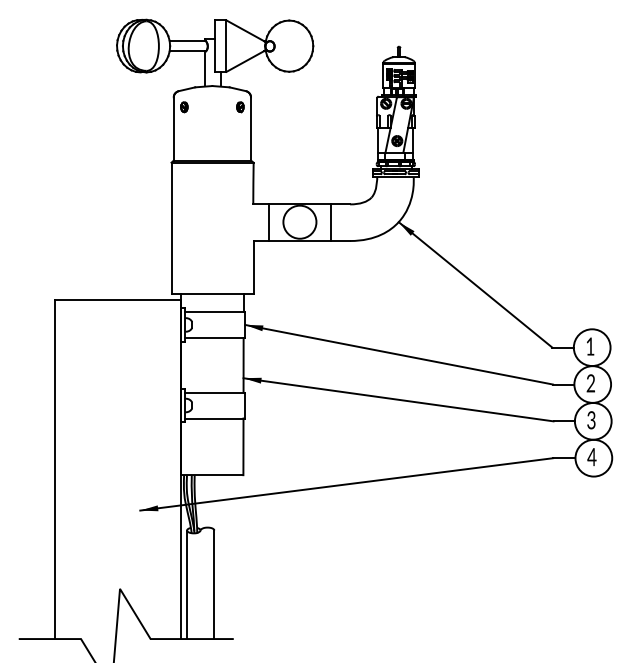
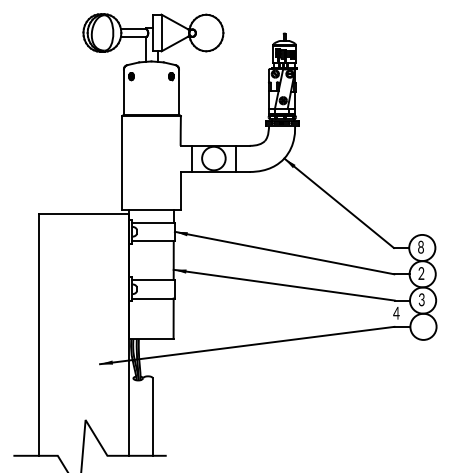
text: (590, 346) -> (421, 247), 1 -> 8
text: (591, 456) -> (396, 312), moved
line: (187, 584) -> (133, 416), removed

